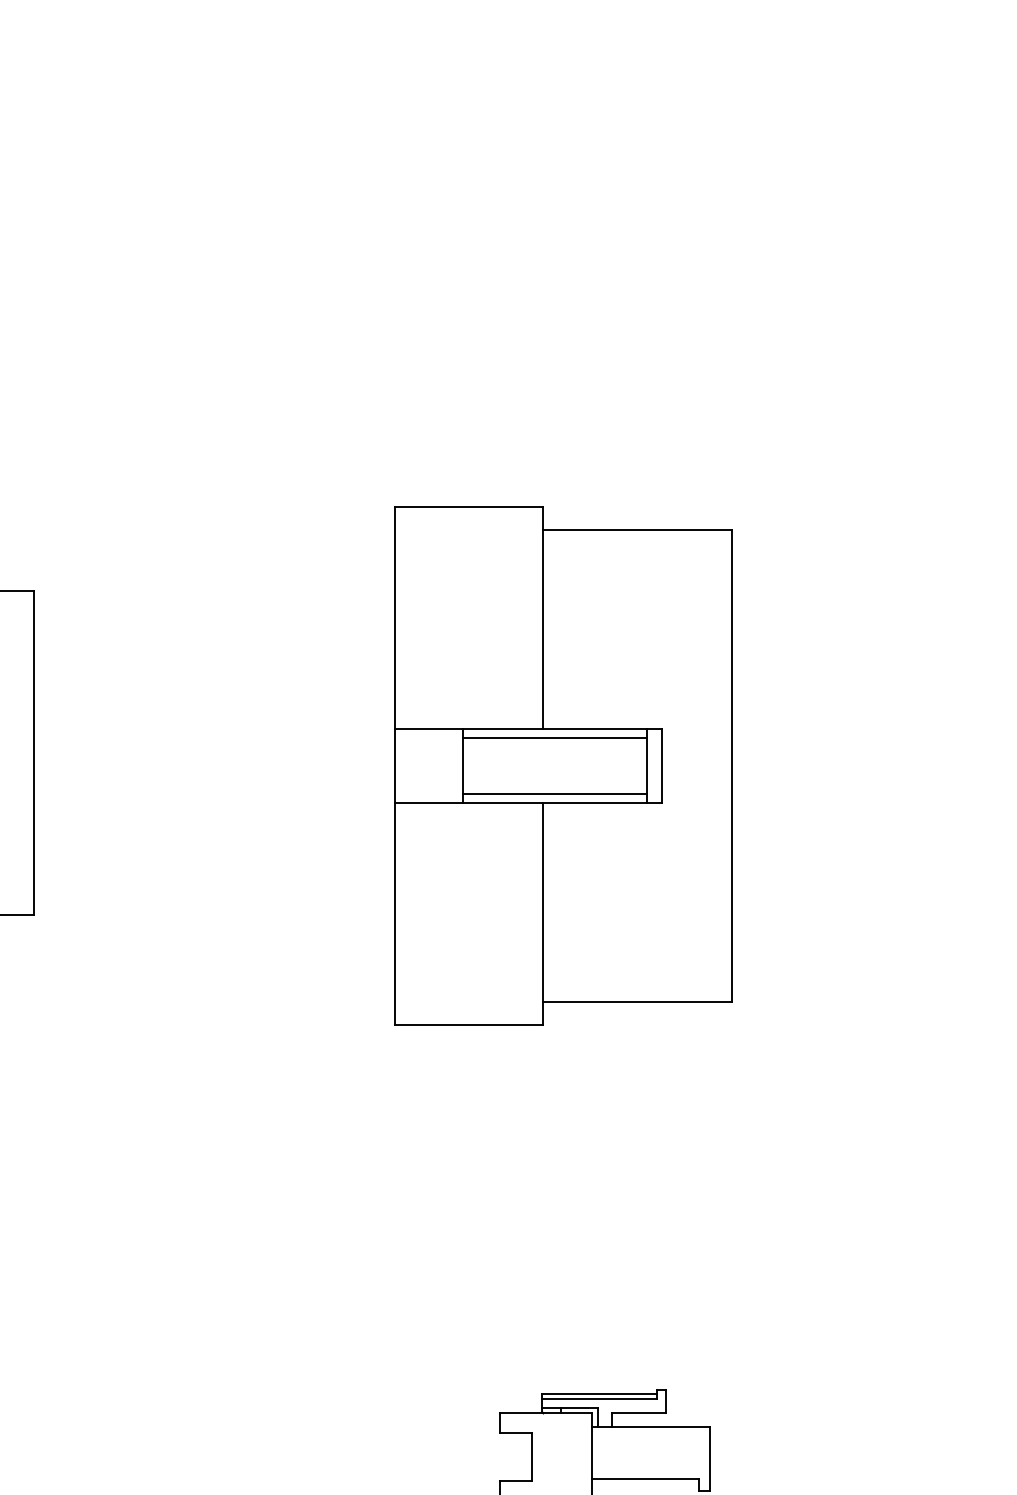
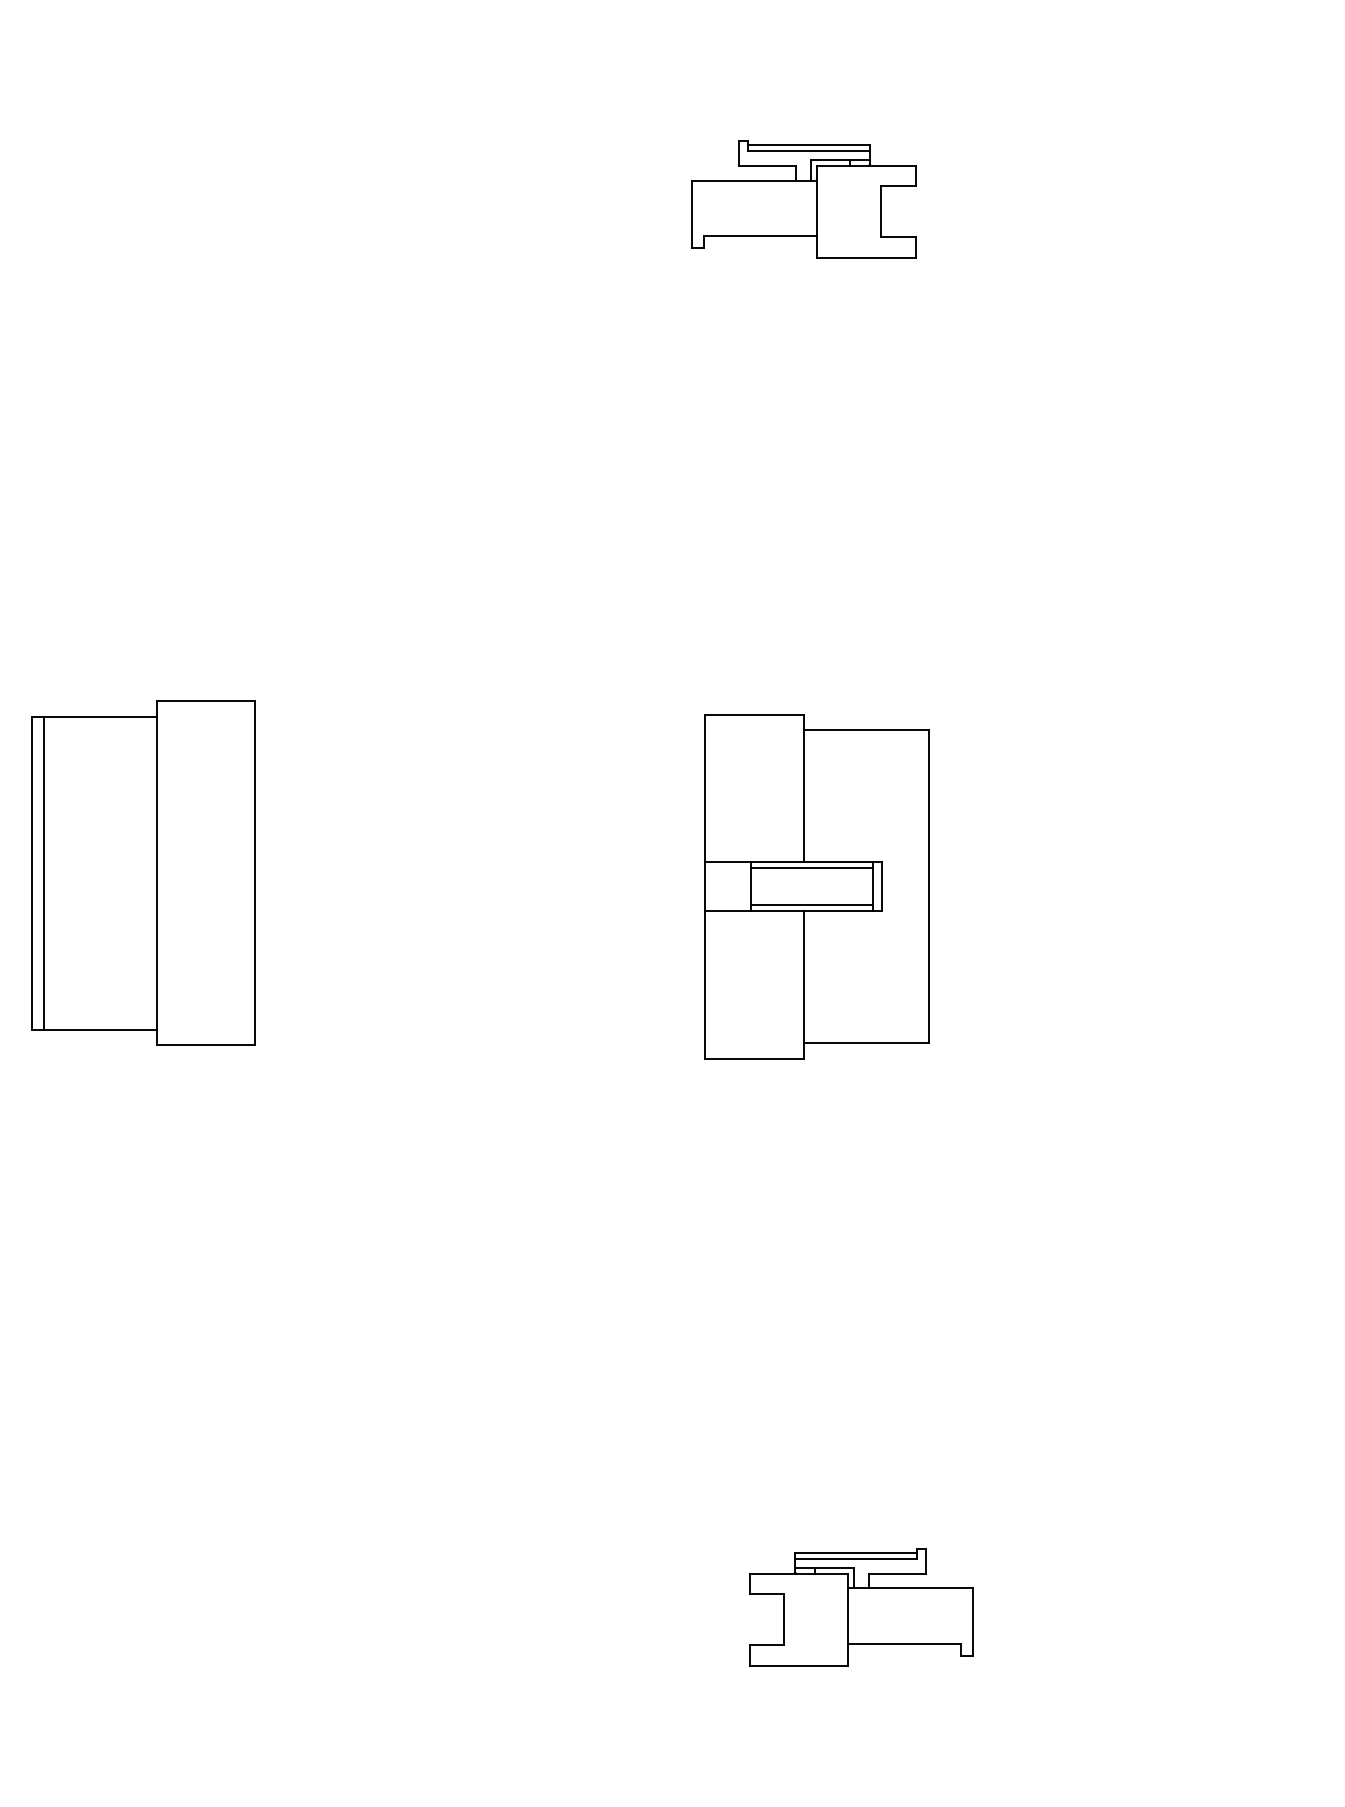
part: (550, 118) -> (803, 199), added
part: (562, 765) -> (816, 886), size x0.62

